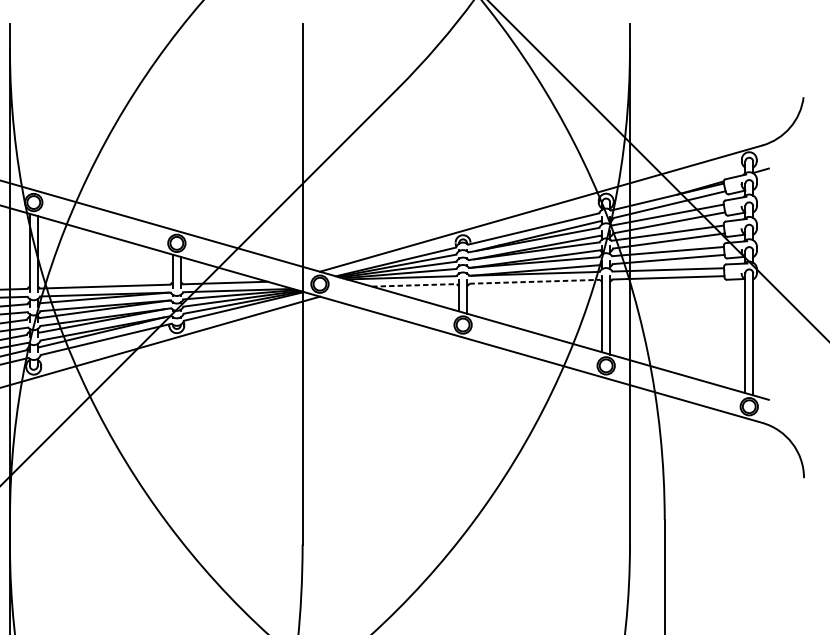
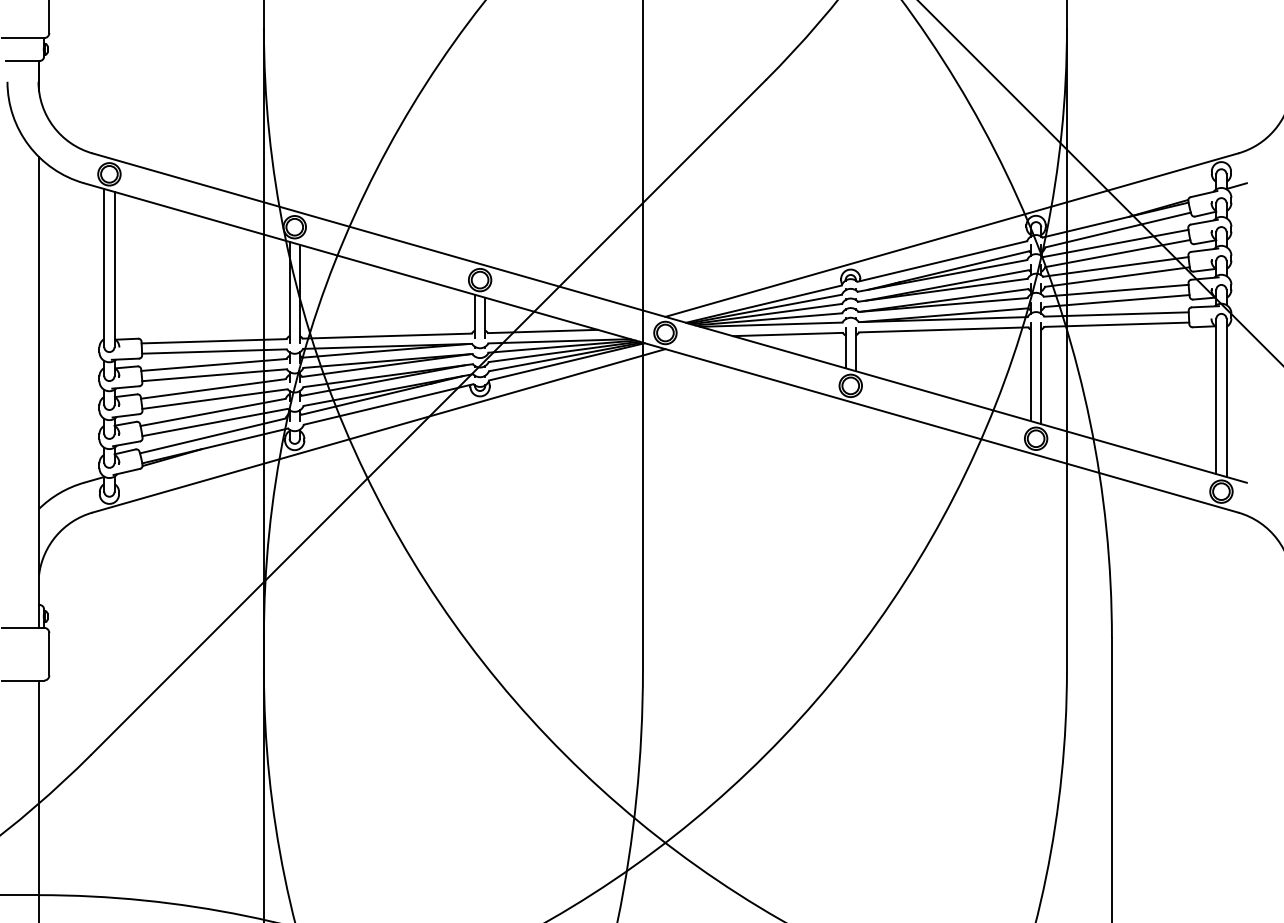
line: (534, 281) -> (943, 329), dashed -> solid
line: (414, 285) -> (787, 334), dashed -> solid

